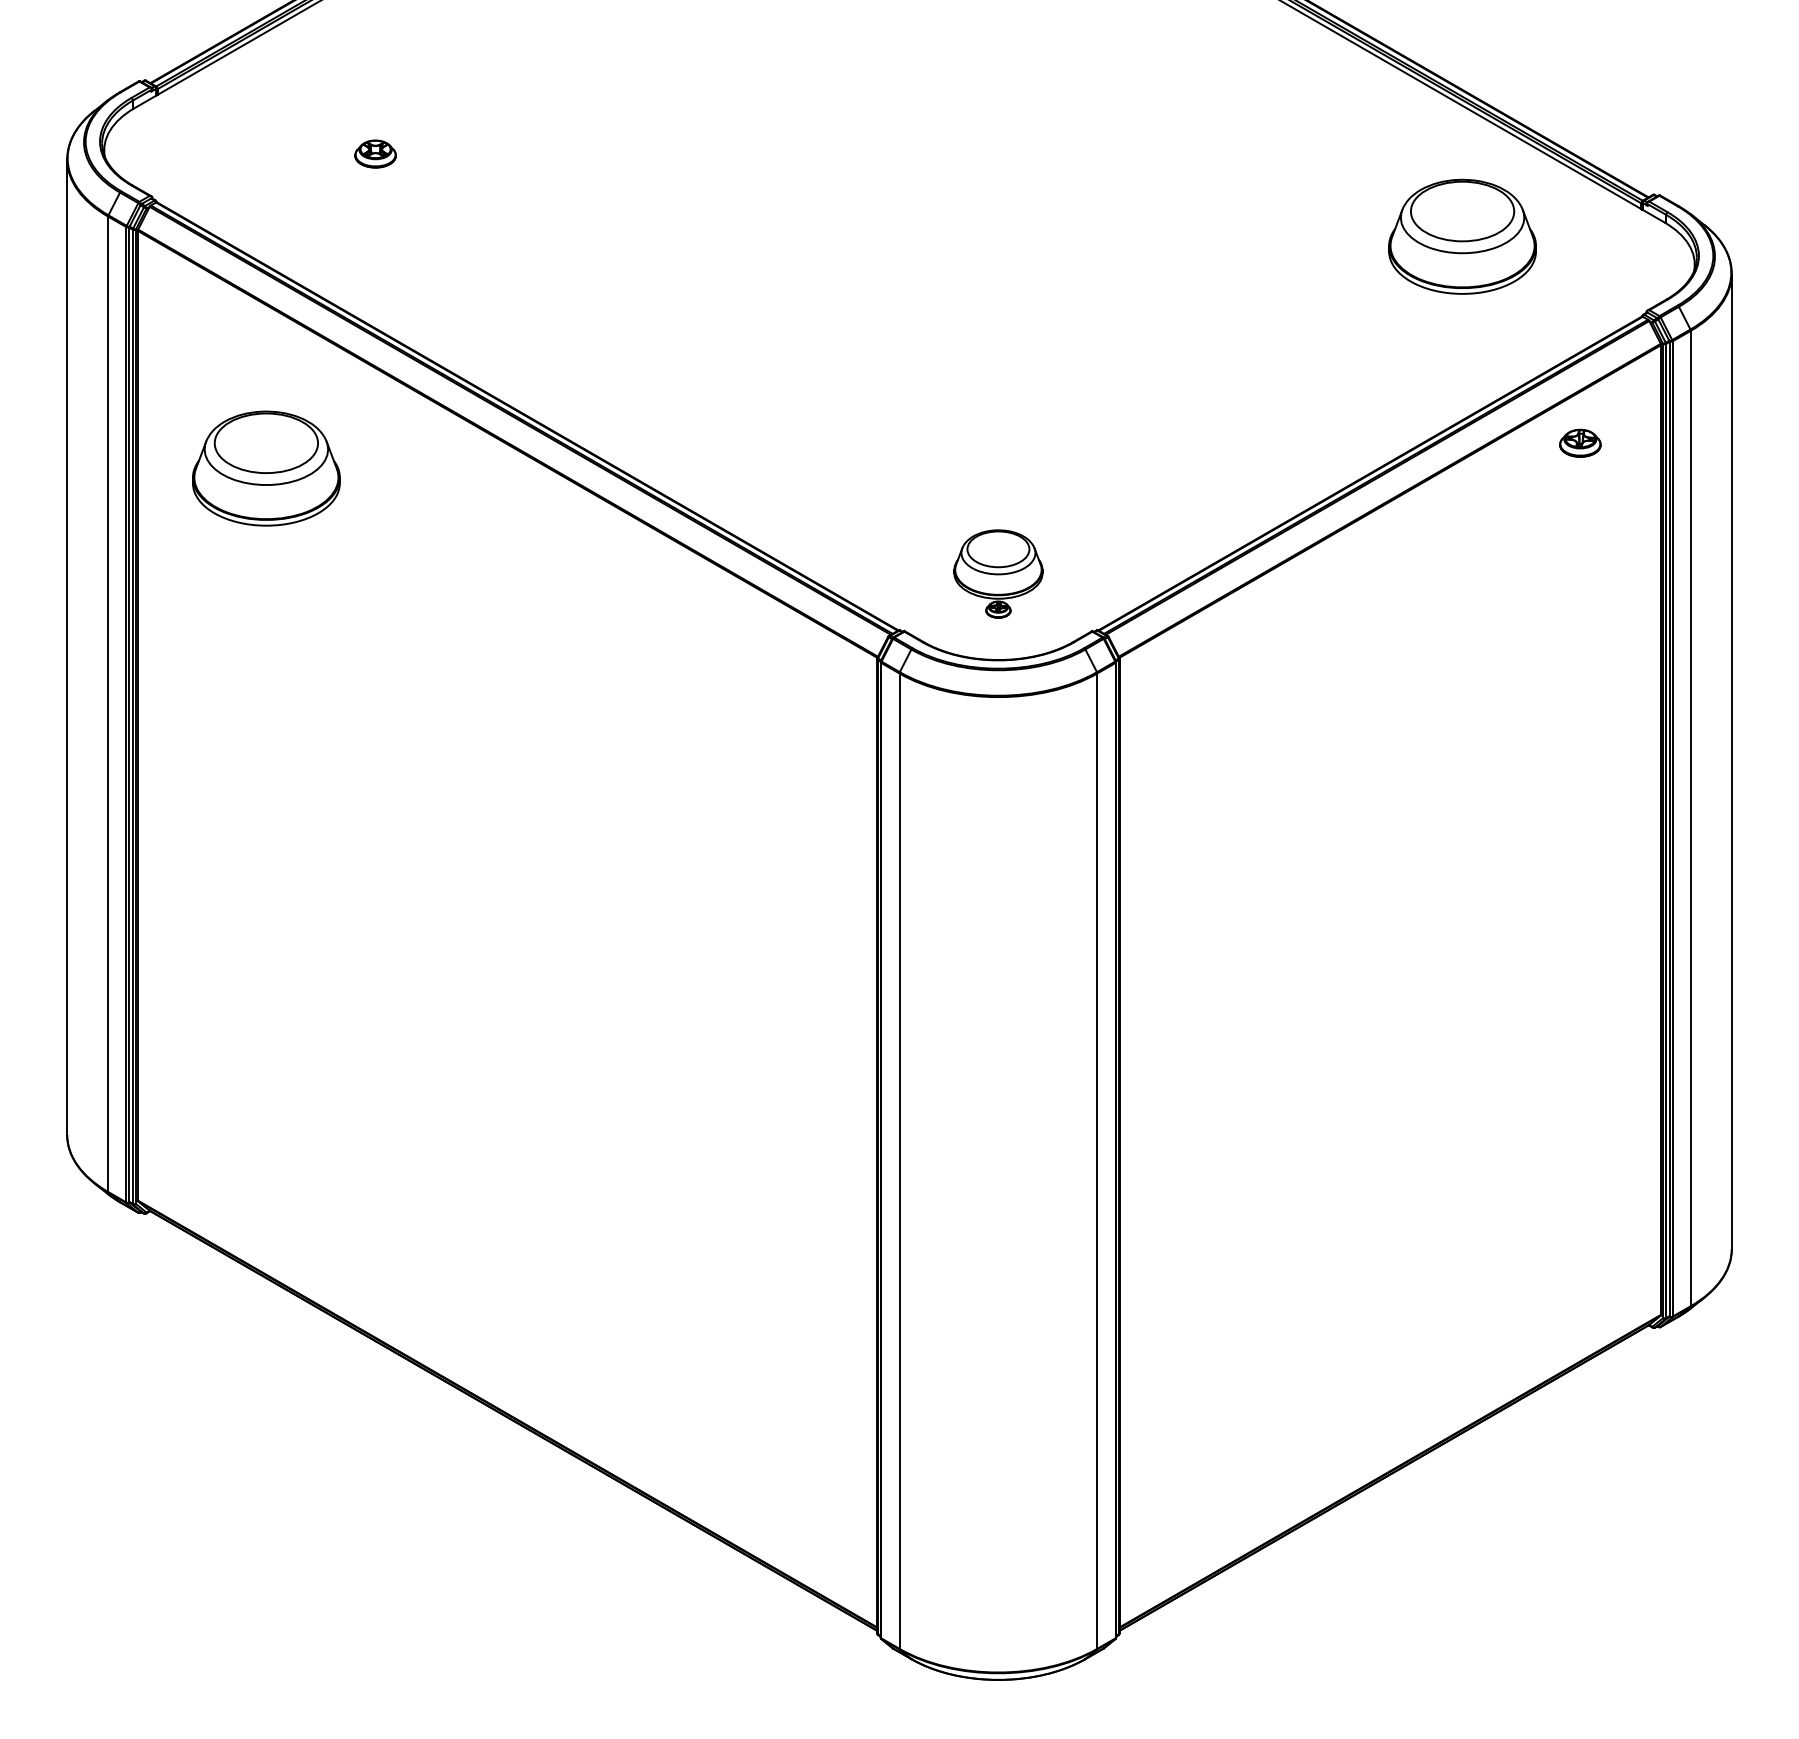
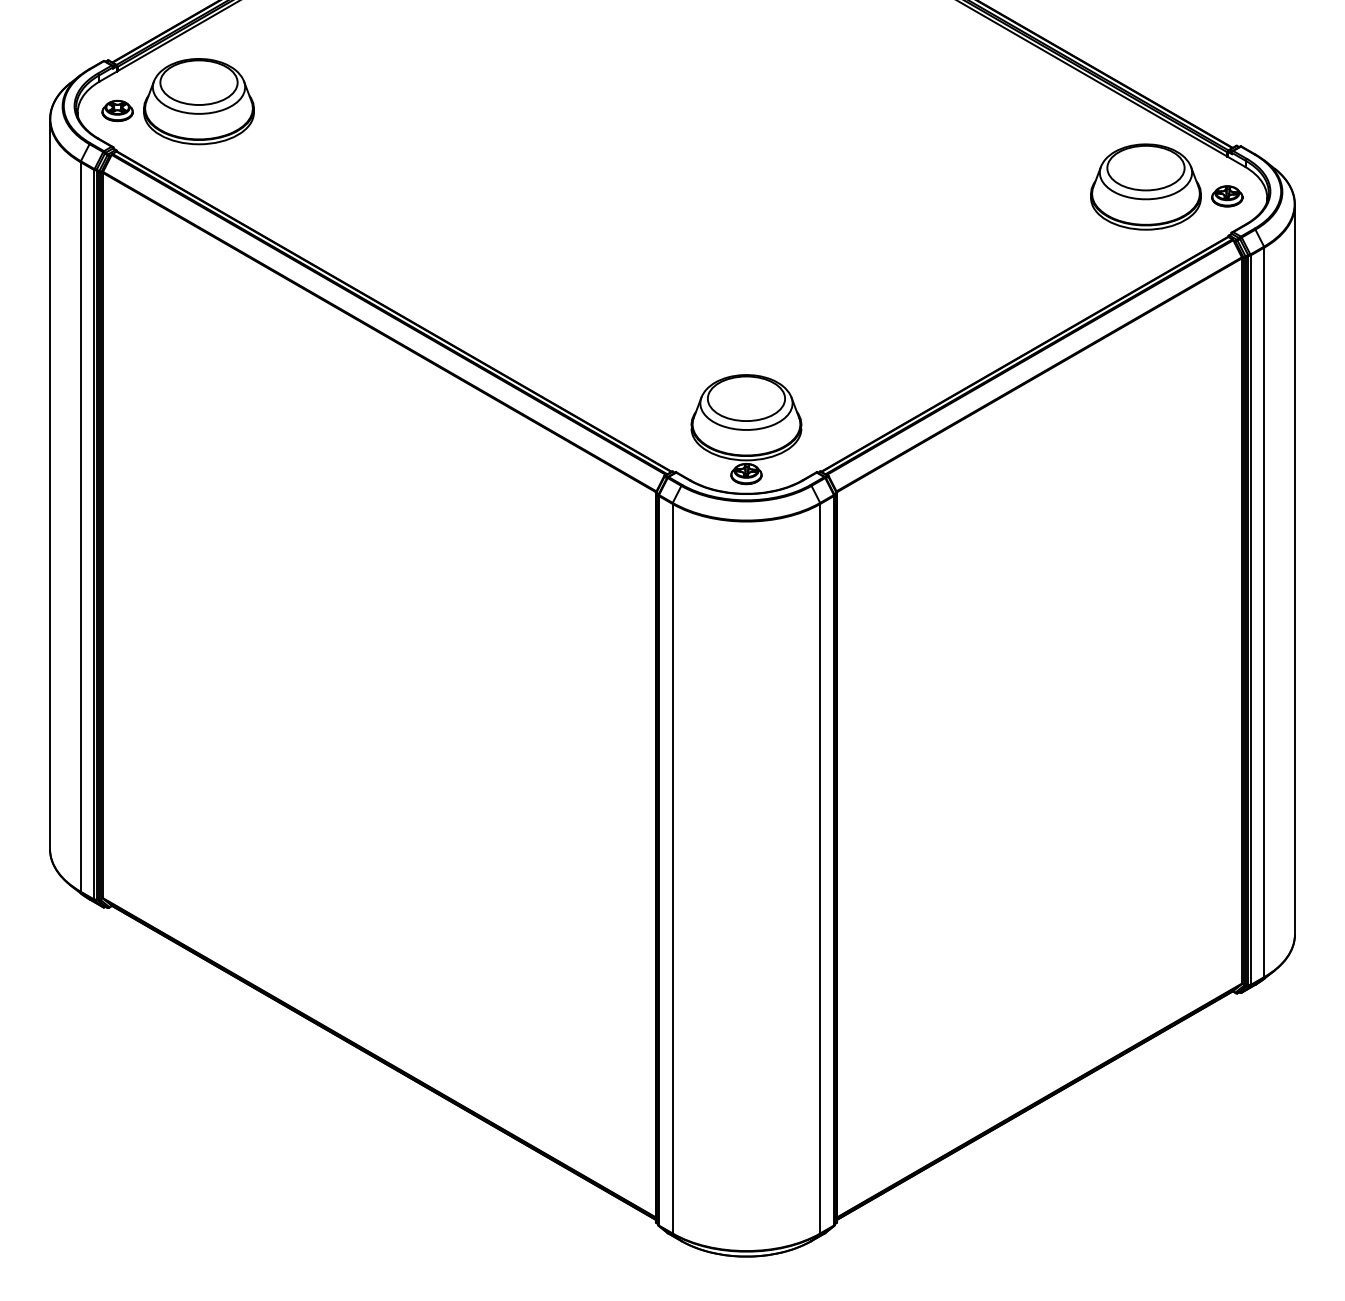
part: (375, 153) -> (117, 110), moved
part: (1462, 236) -> (1145, 186), moved
part: (1580, 442) -> (1227, 195), moved
part: (266, 468) -> (199, 101), moved
part: (998, 573) -> (746, 429), size x1.67

